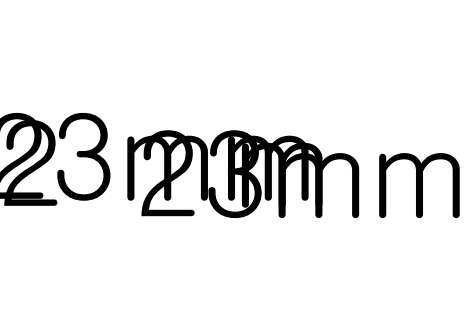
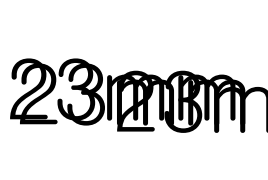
fill: (97, 163) -> (85, 94), added
fill: (181, 174) -> (145, 102), added

